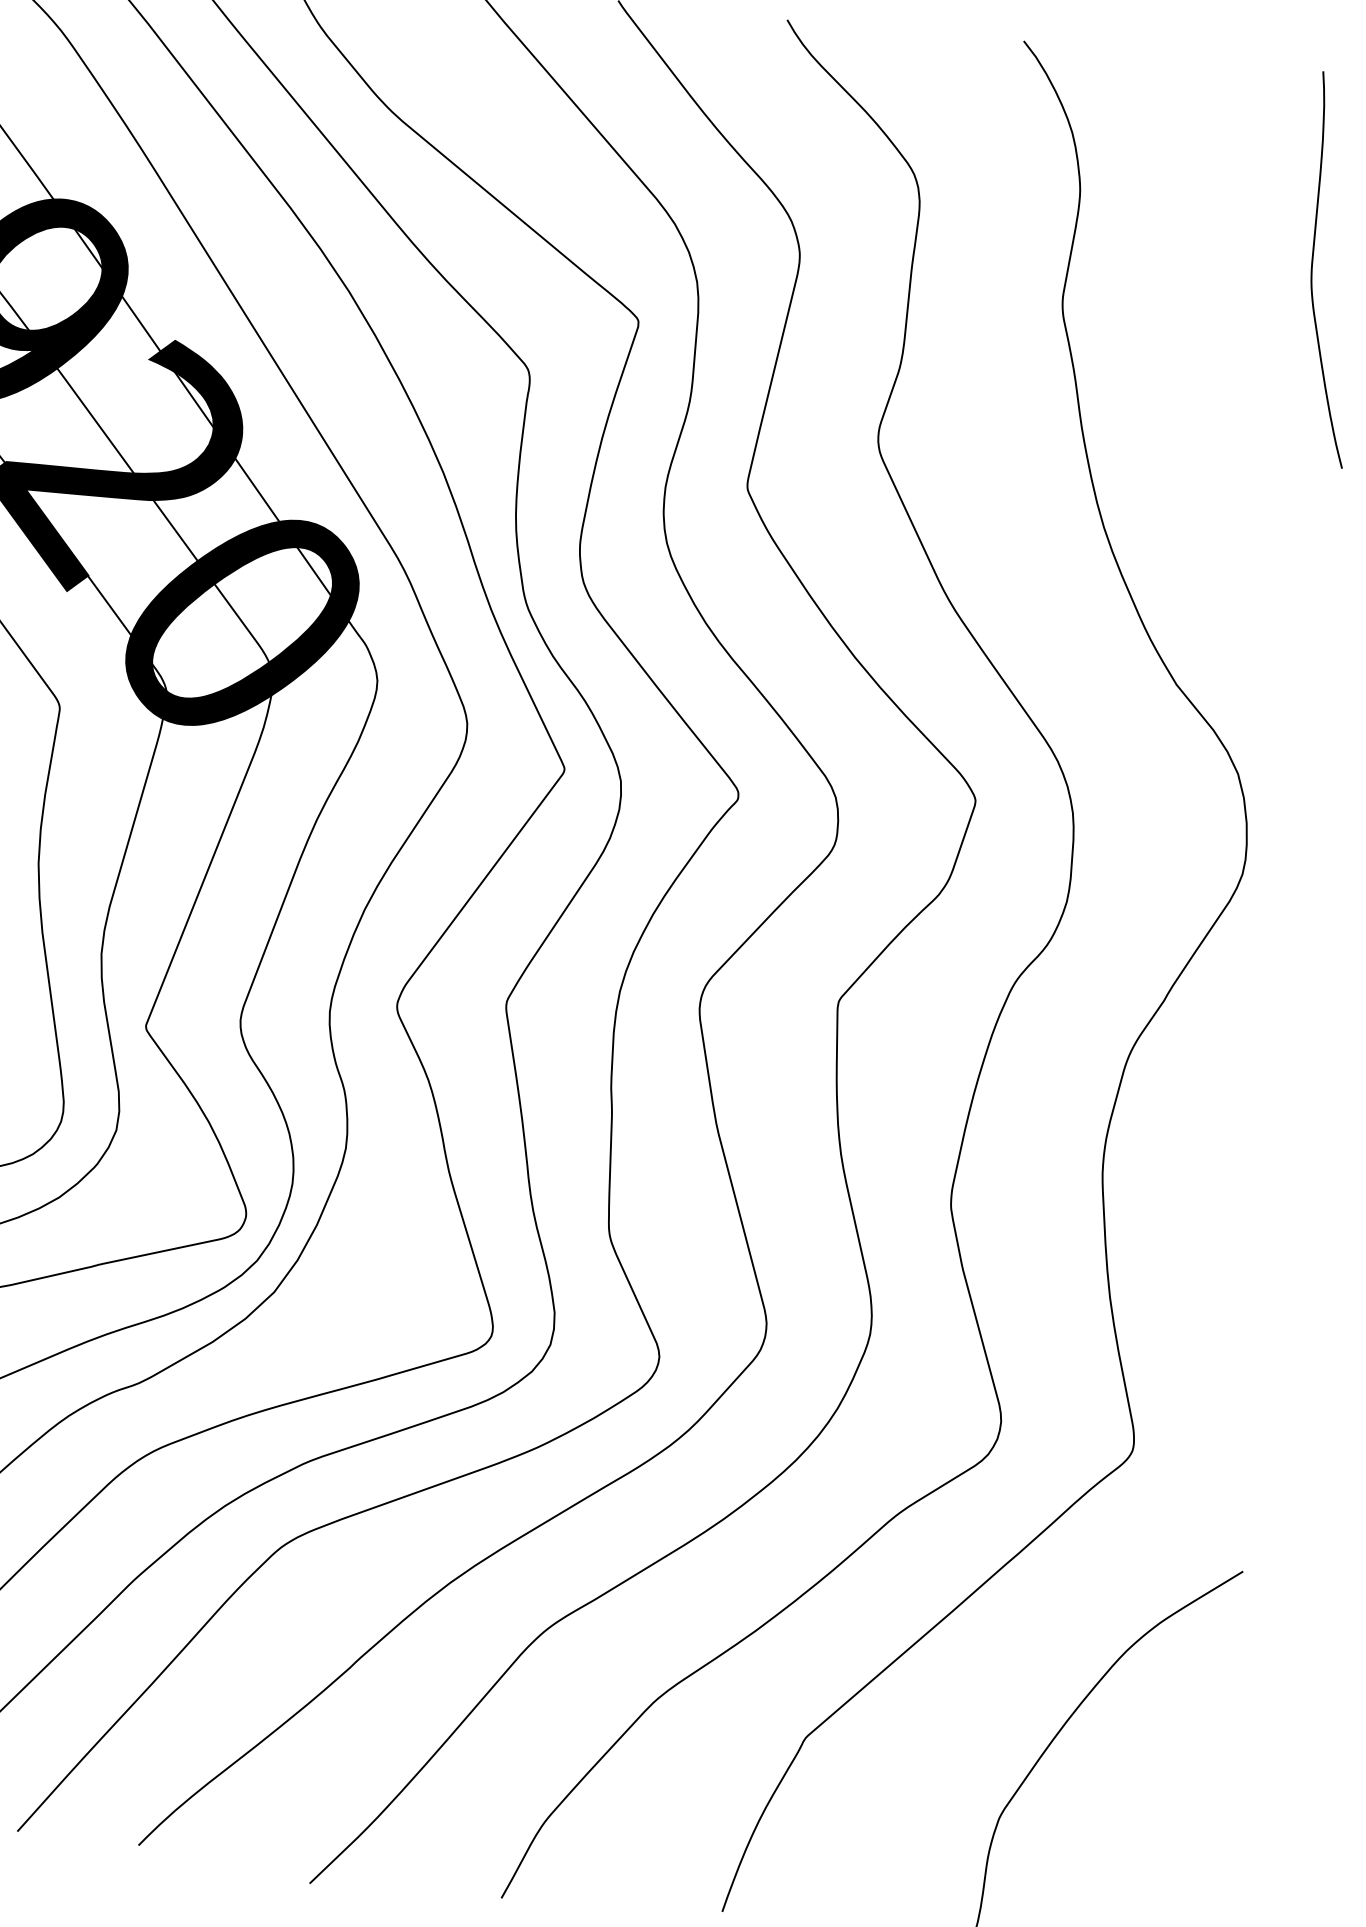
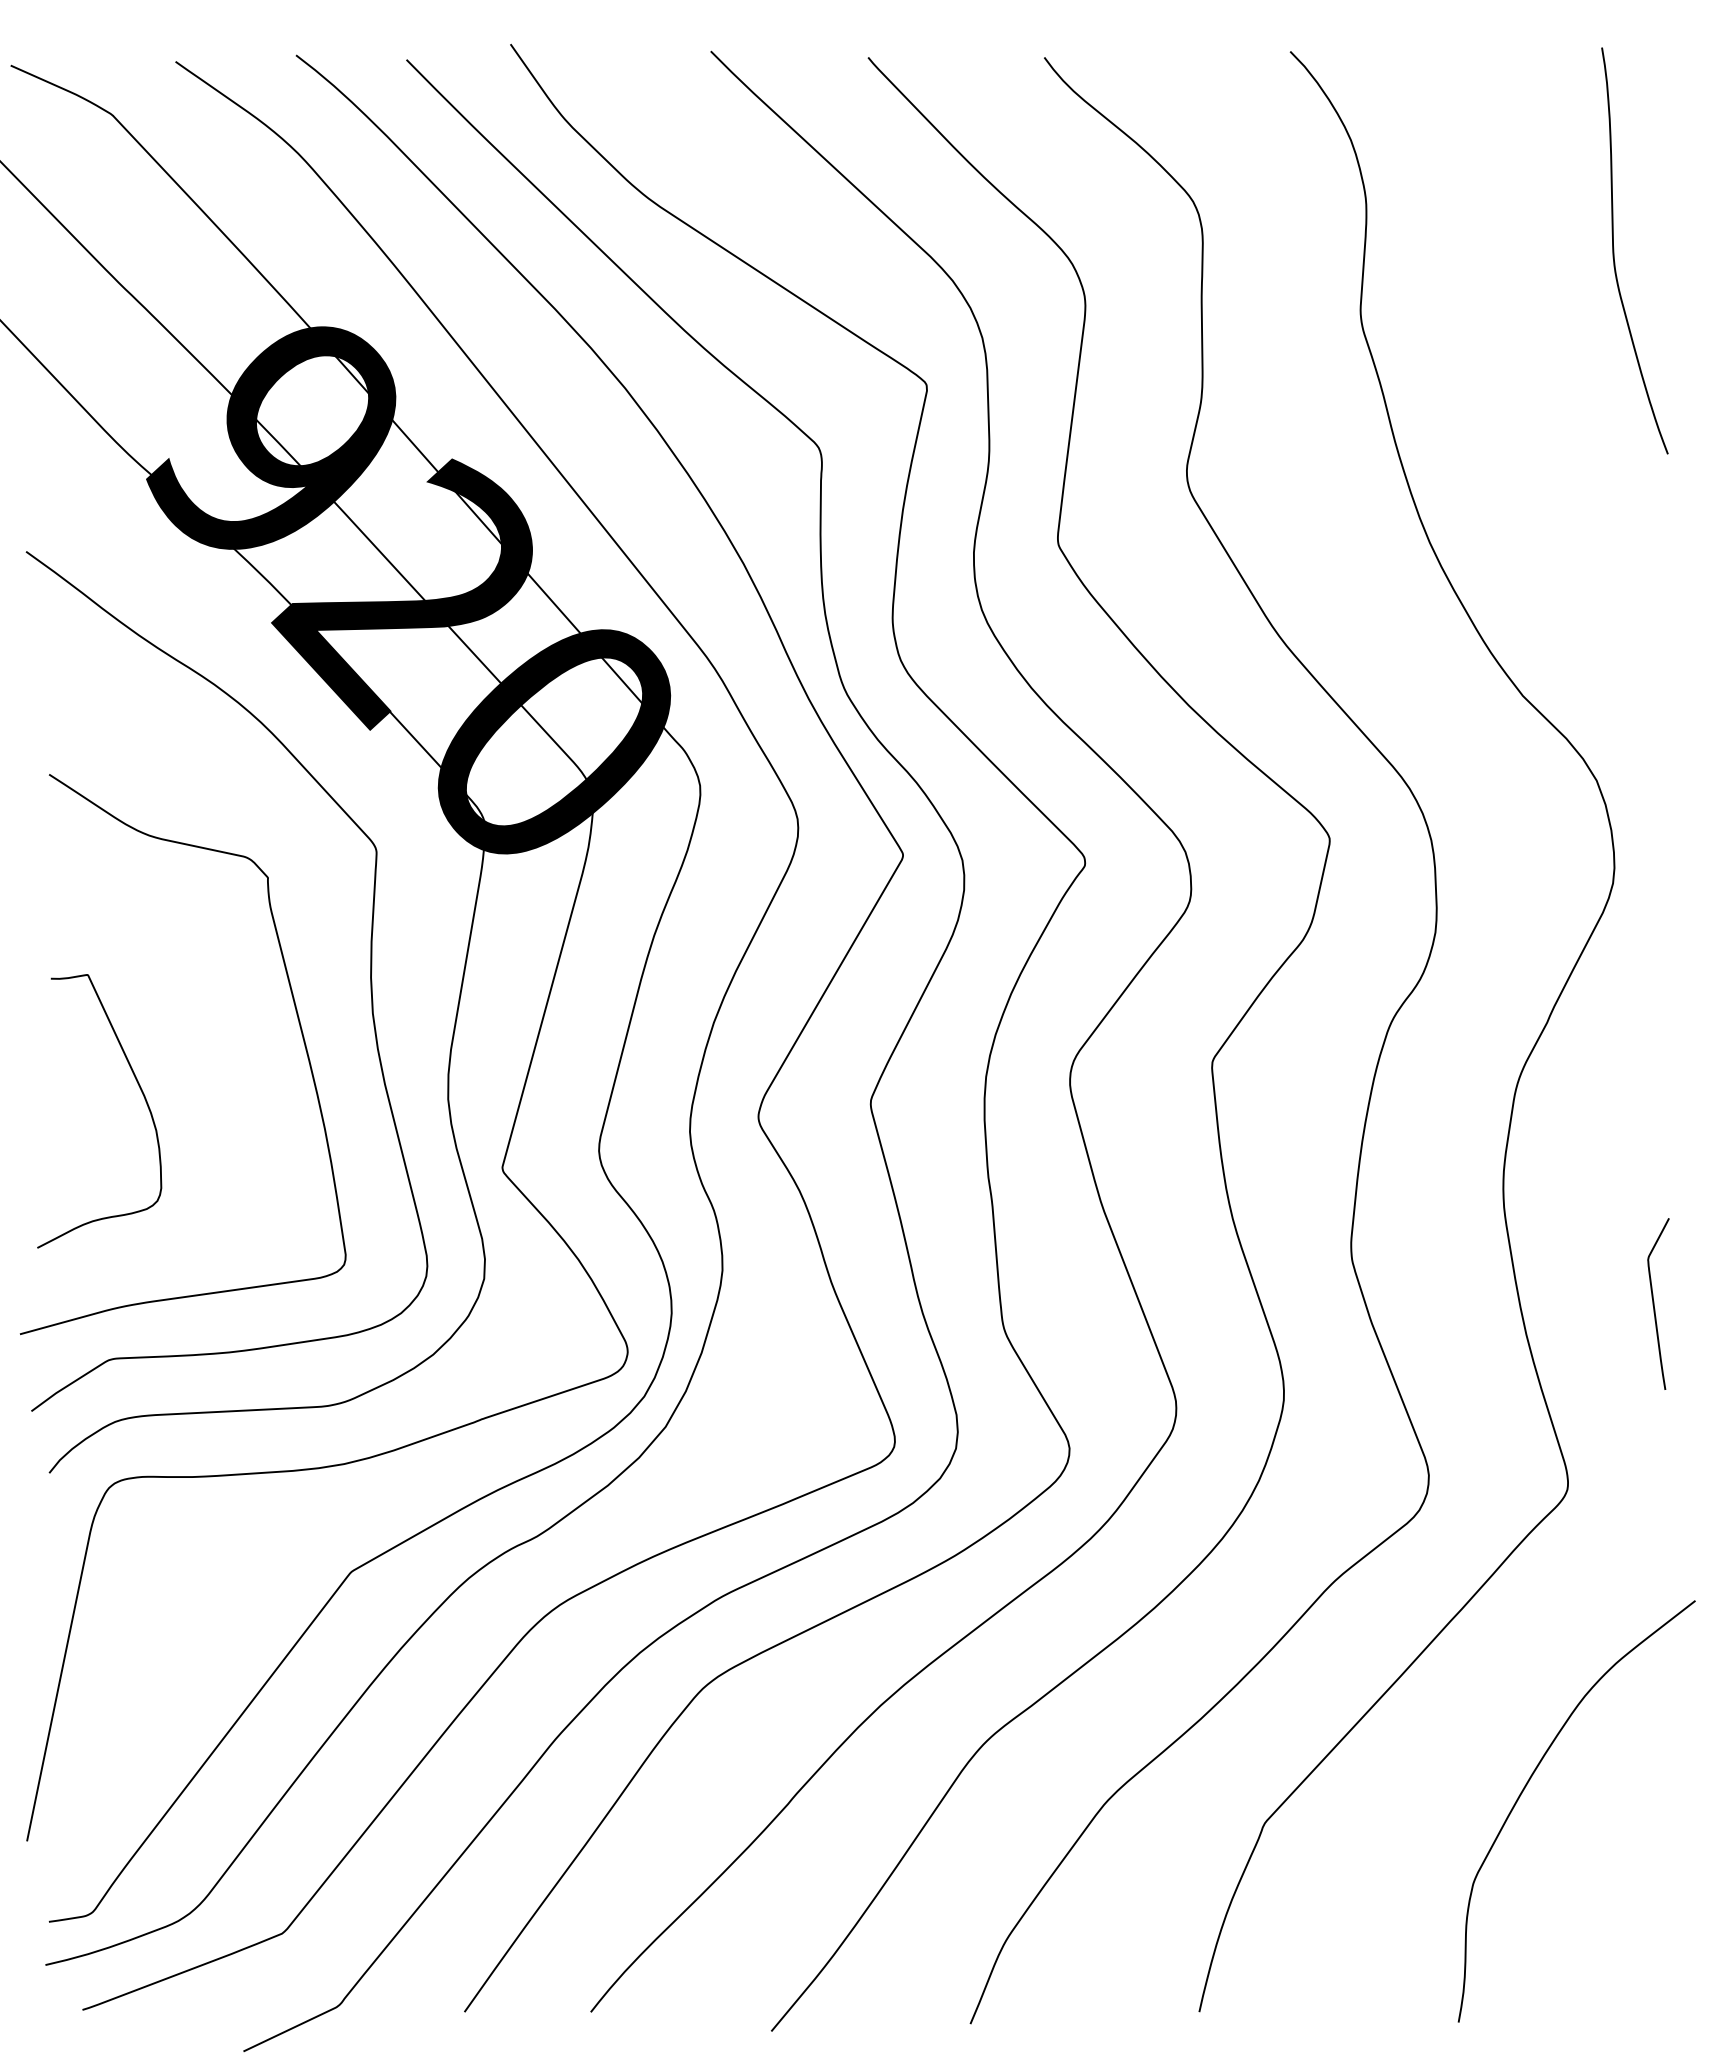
curve: (1236, 1281) -> (1654, 1303), added

